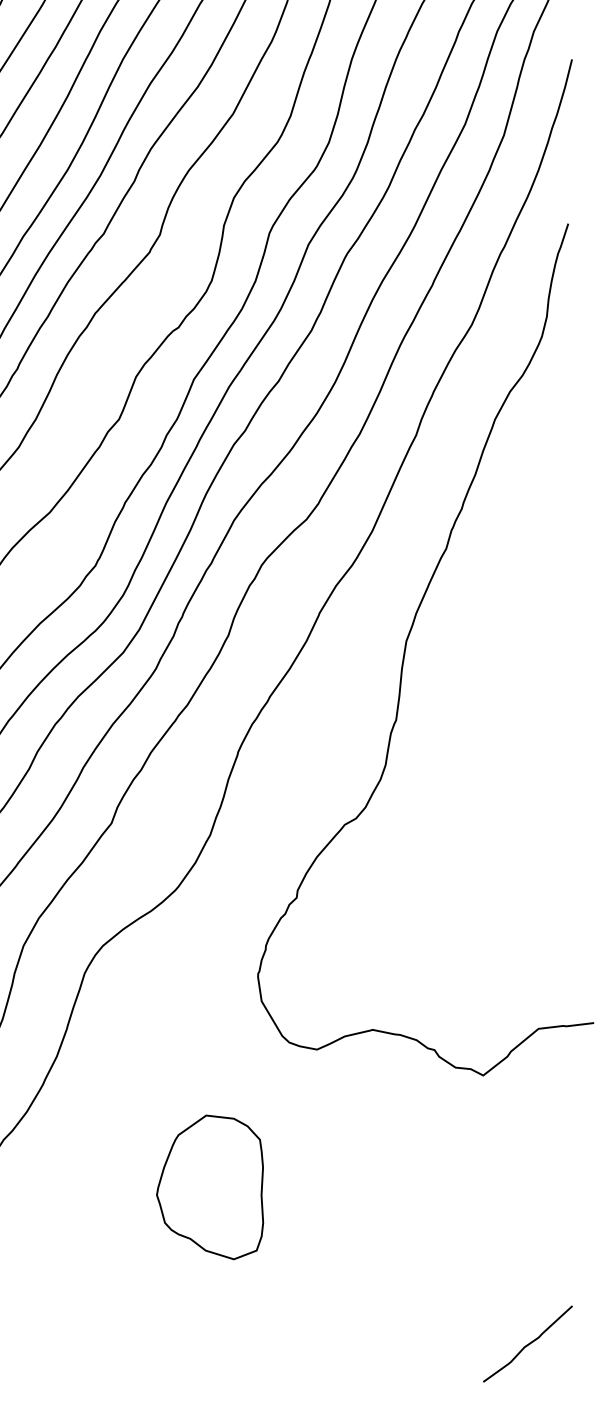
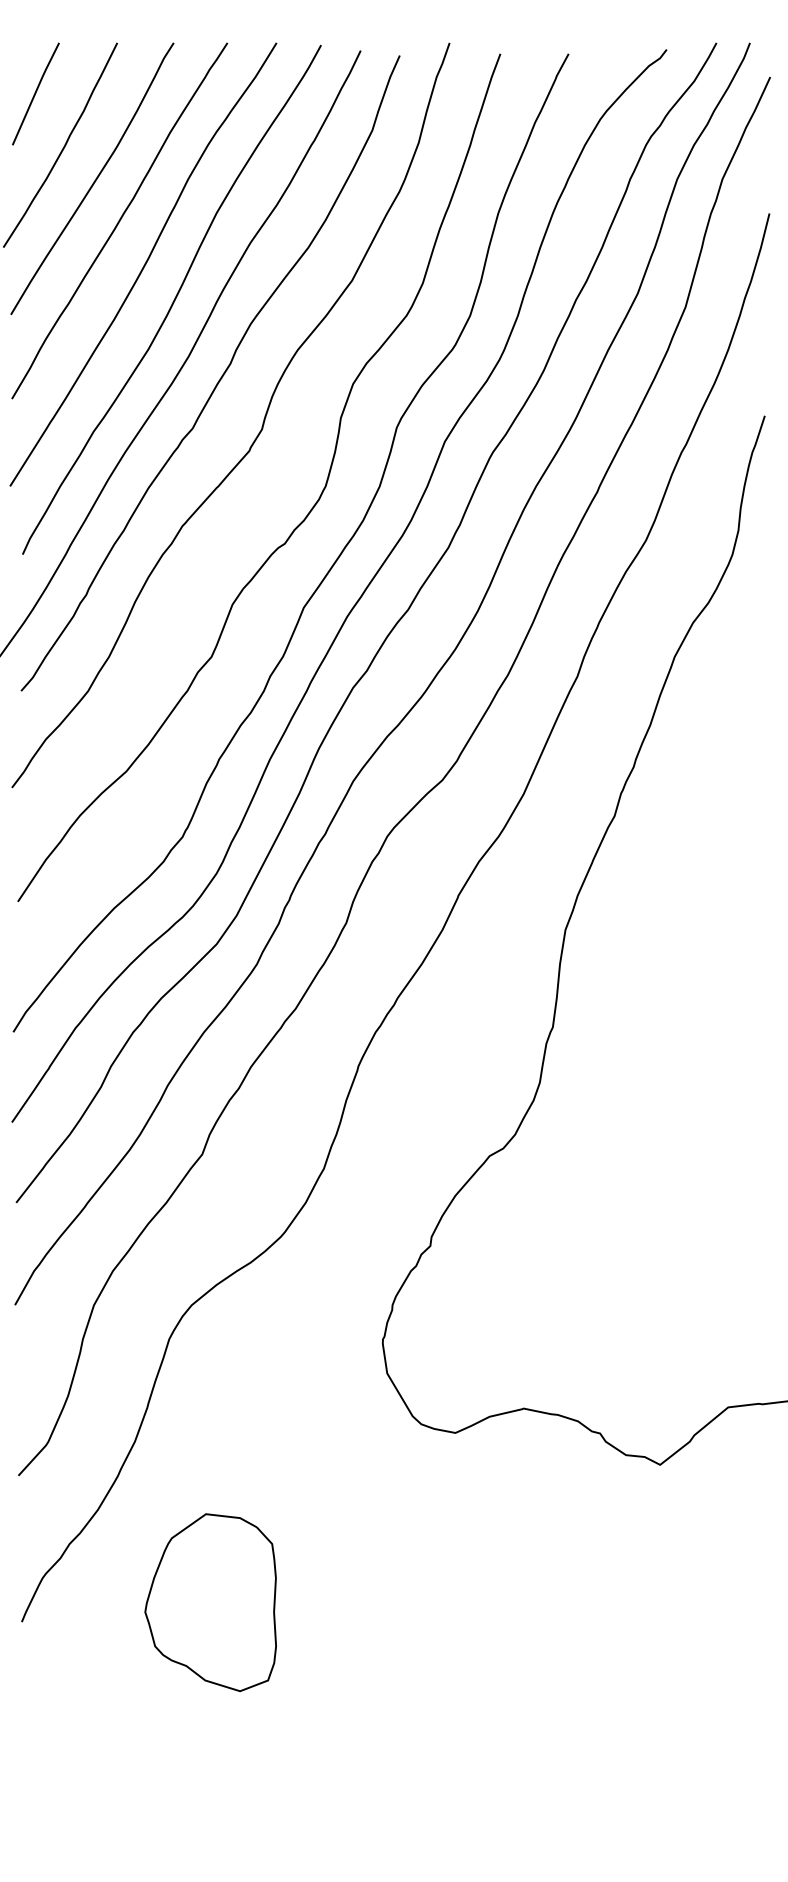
part: (209, 1187) -> (210, 1602), moved
curve: (528, 1343) -> (715, 1795), removed

